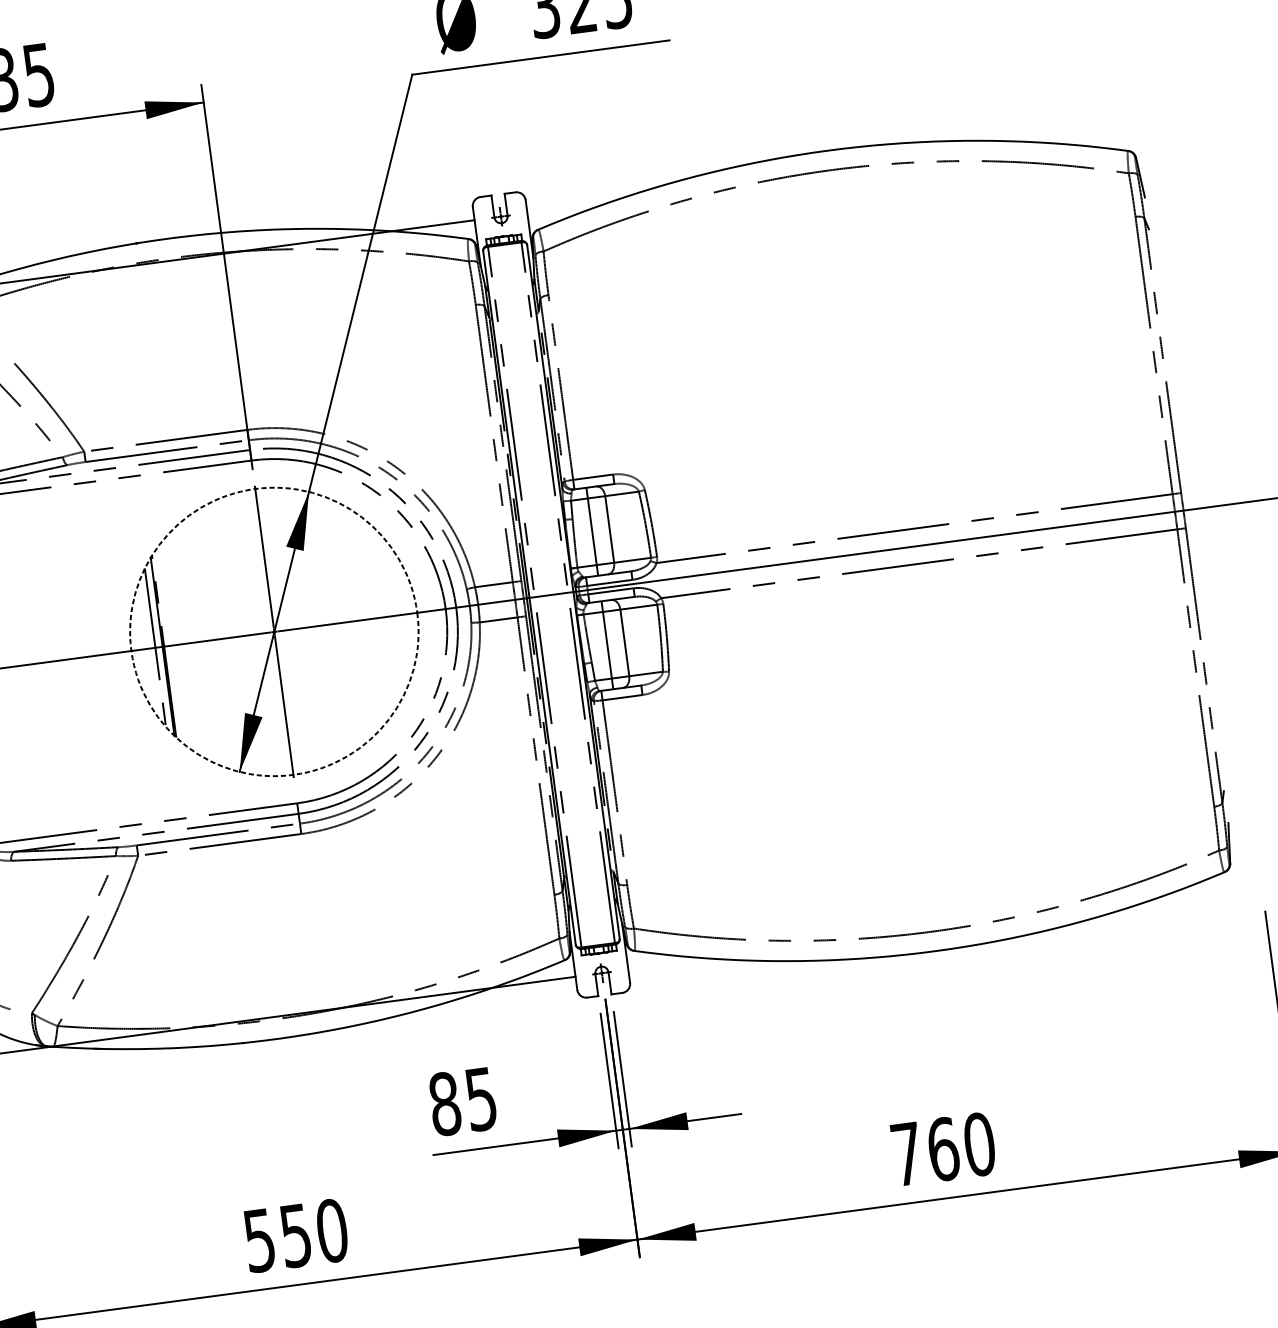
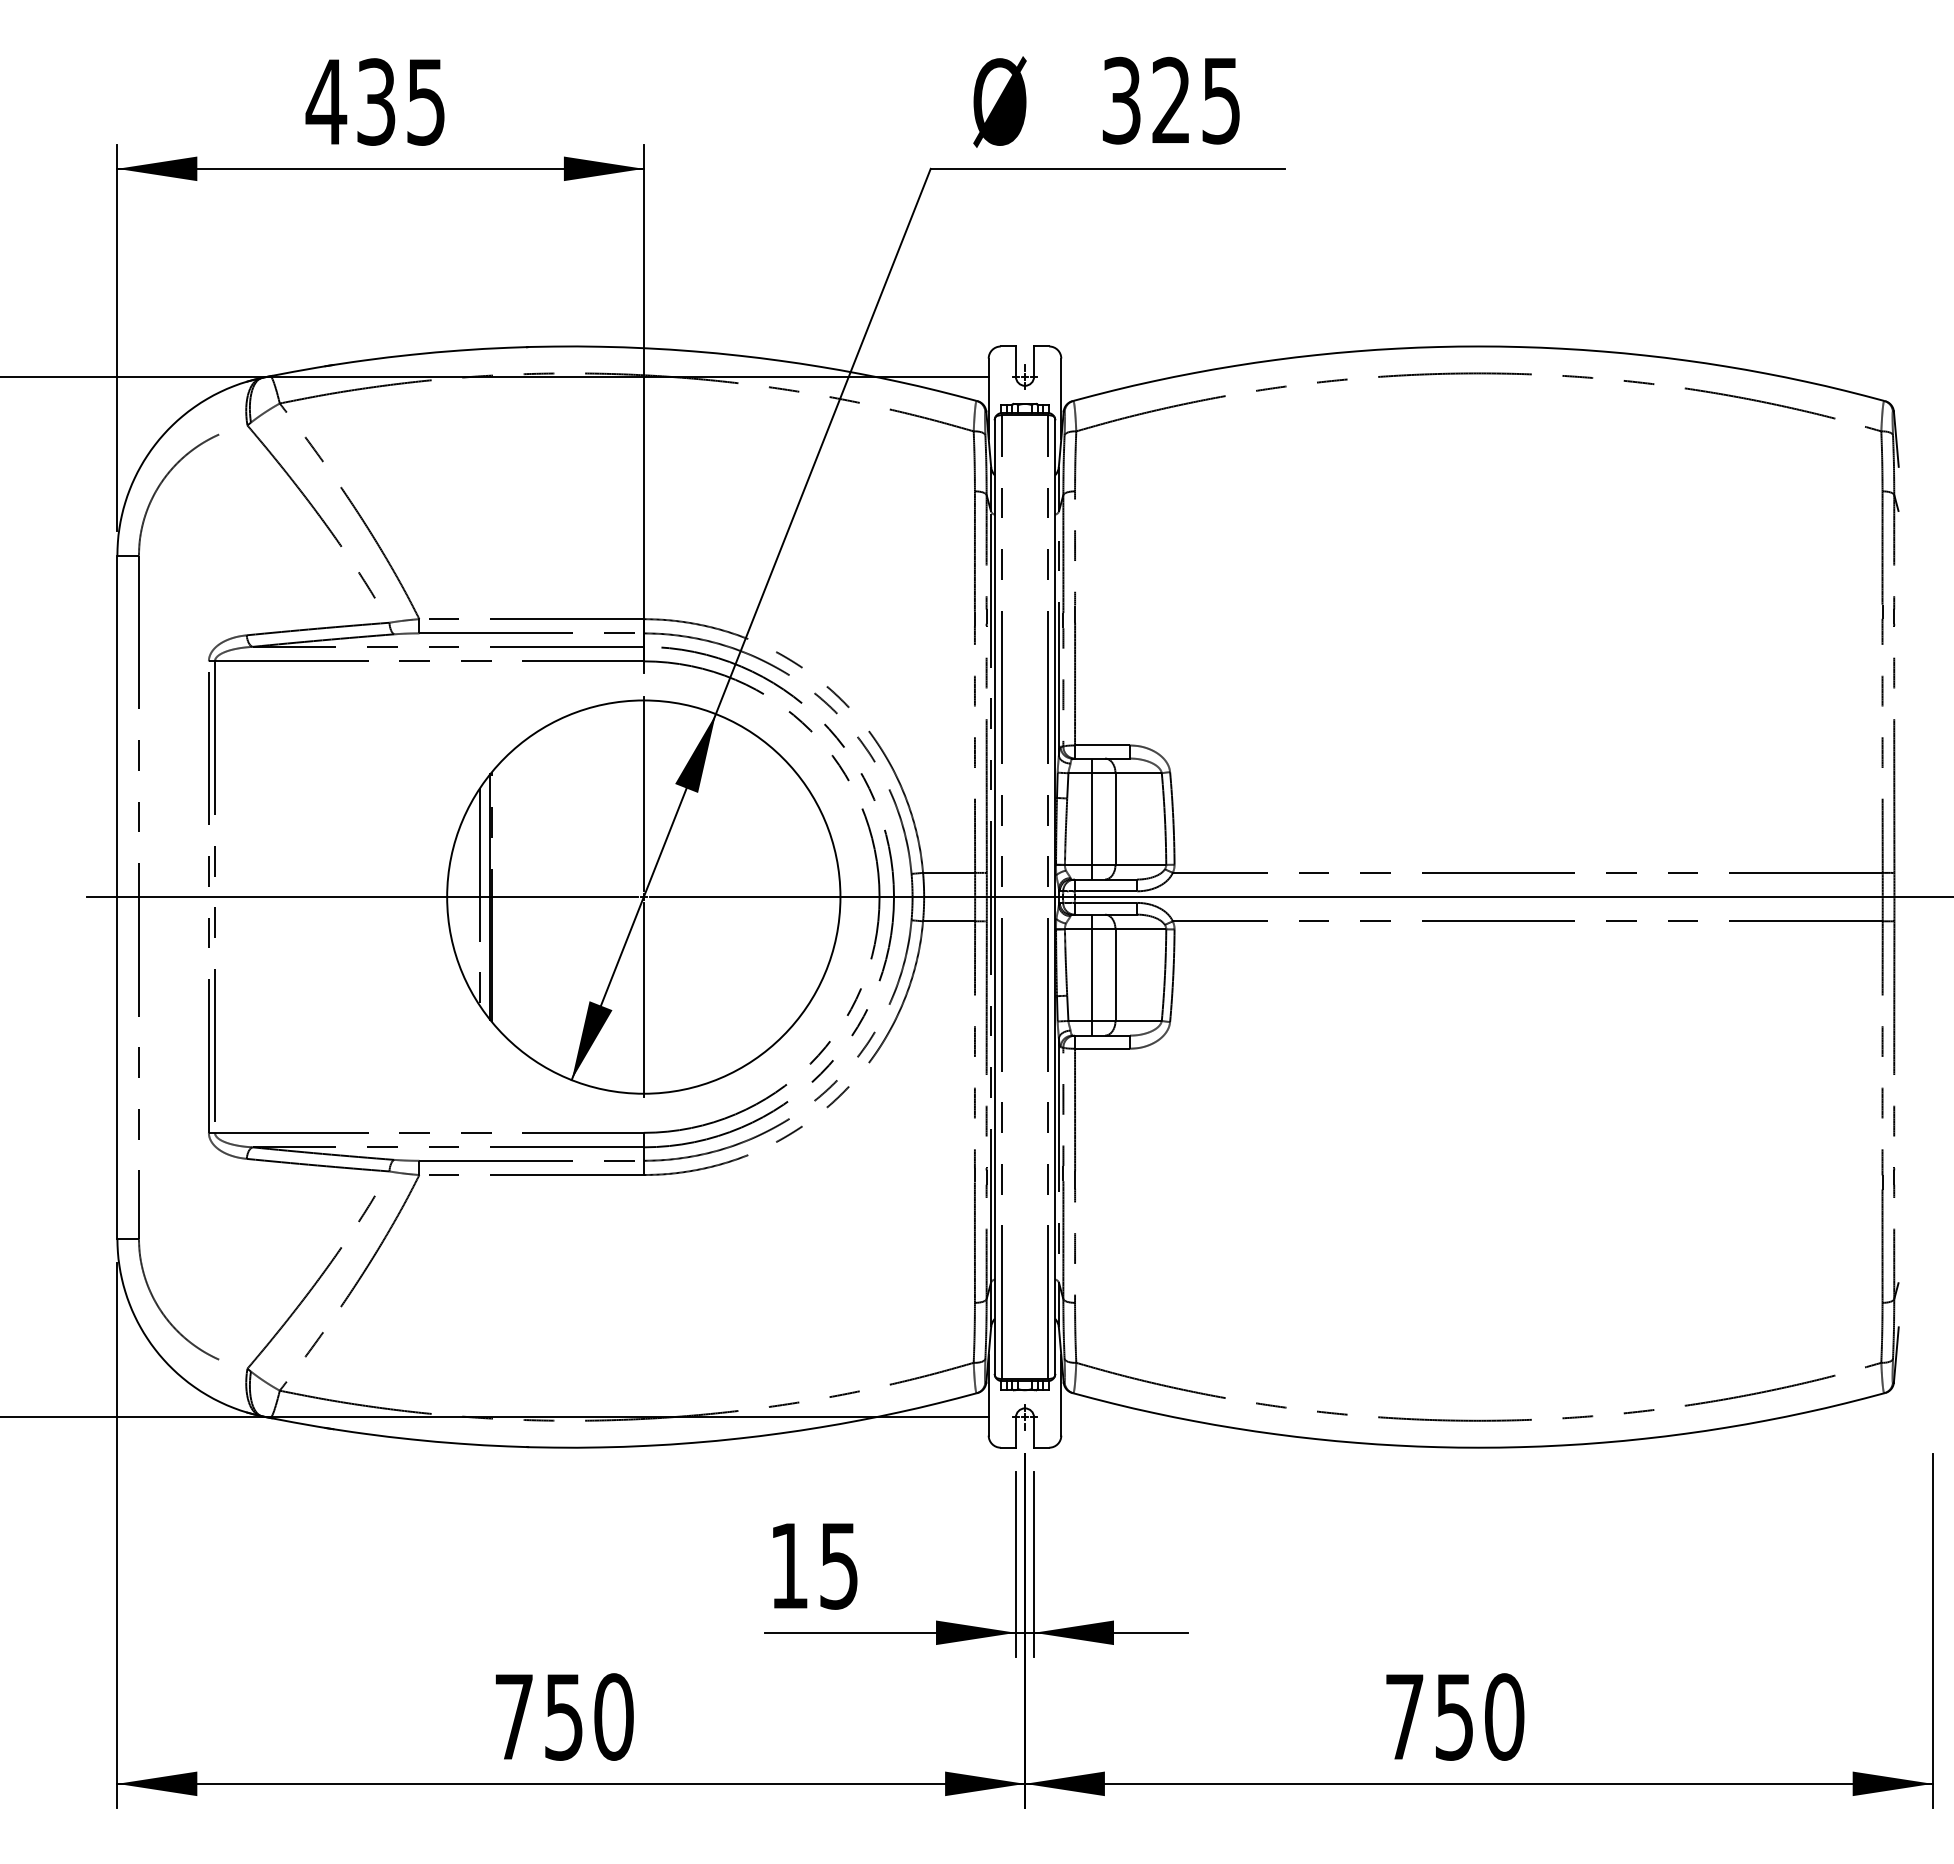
circle: (274, 631) -> (643, 896), dashed -> solid
text: (445, 1103) -> (789, 1565), 85 -> 15
text: (943, 1148) -> (1454, 1716), 760 -> 750
text: (259, 1240) -> (513, 1717), 550 -> 750

